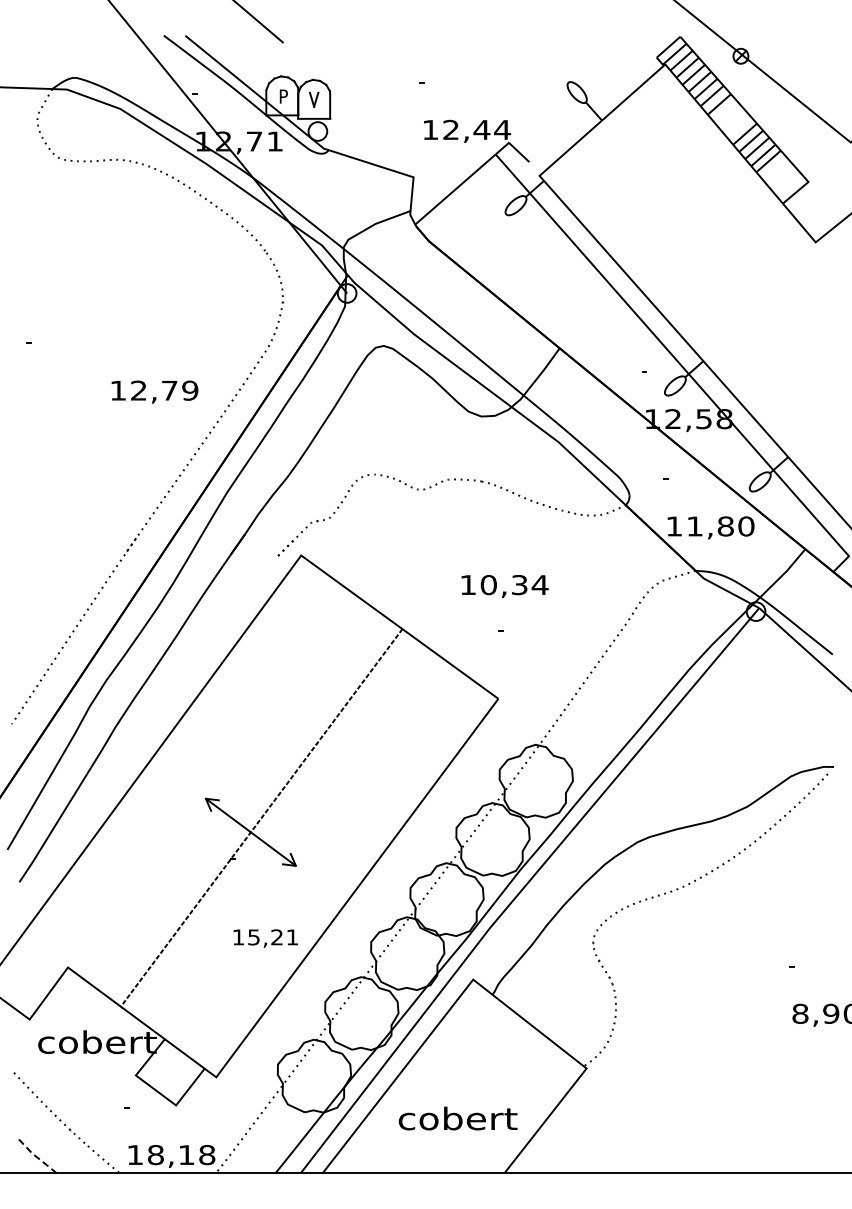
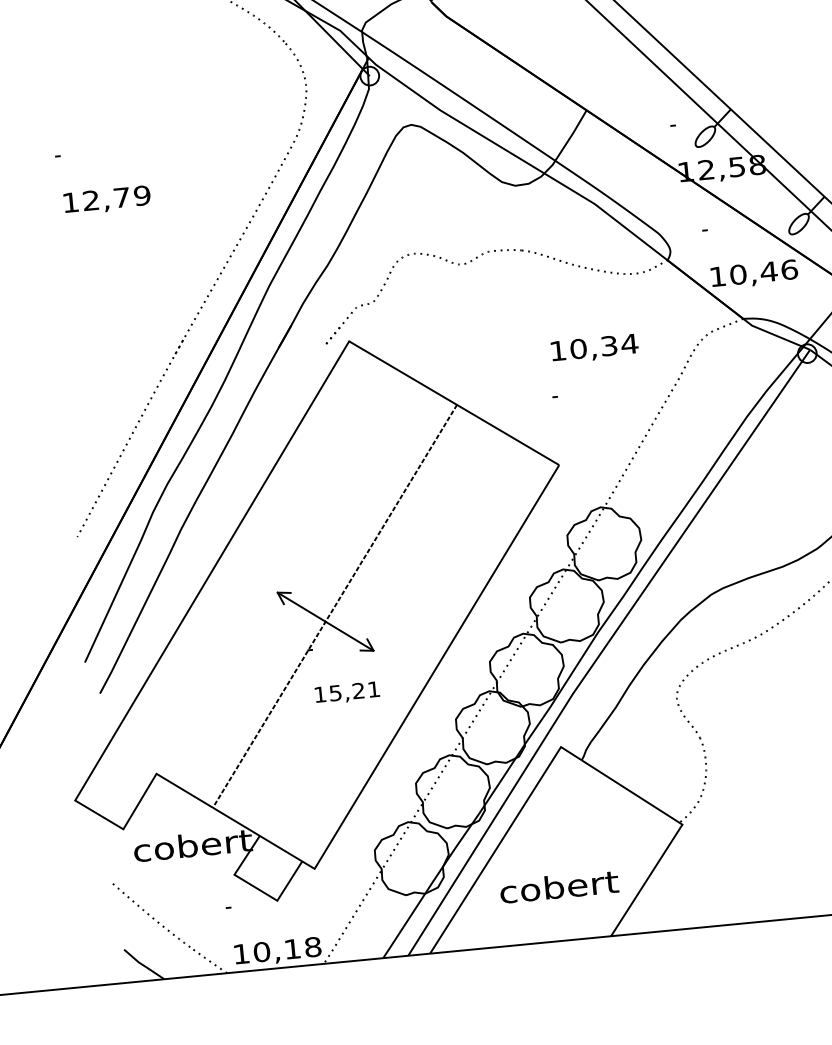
text: (154, 391) -> (106, 199), moved
text: (720, 526) -> (763, 272), 11,80 -> 10,46
text: (504, 586) -> (594, 348), moved
text: (265, 938) -> (347, 693), moved
text: (155, 1154) -> (261, 951), 18,18 -> 10,18
line: (37, 1157) -> (144, 965), dashed -> solid

